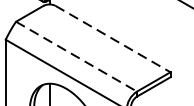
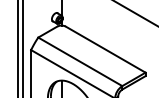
line: (114, 38) -> (106, 49), dashed -> solid
line: (76, 56) -> (80, 61), dashed -> solid

